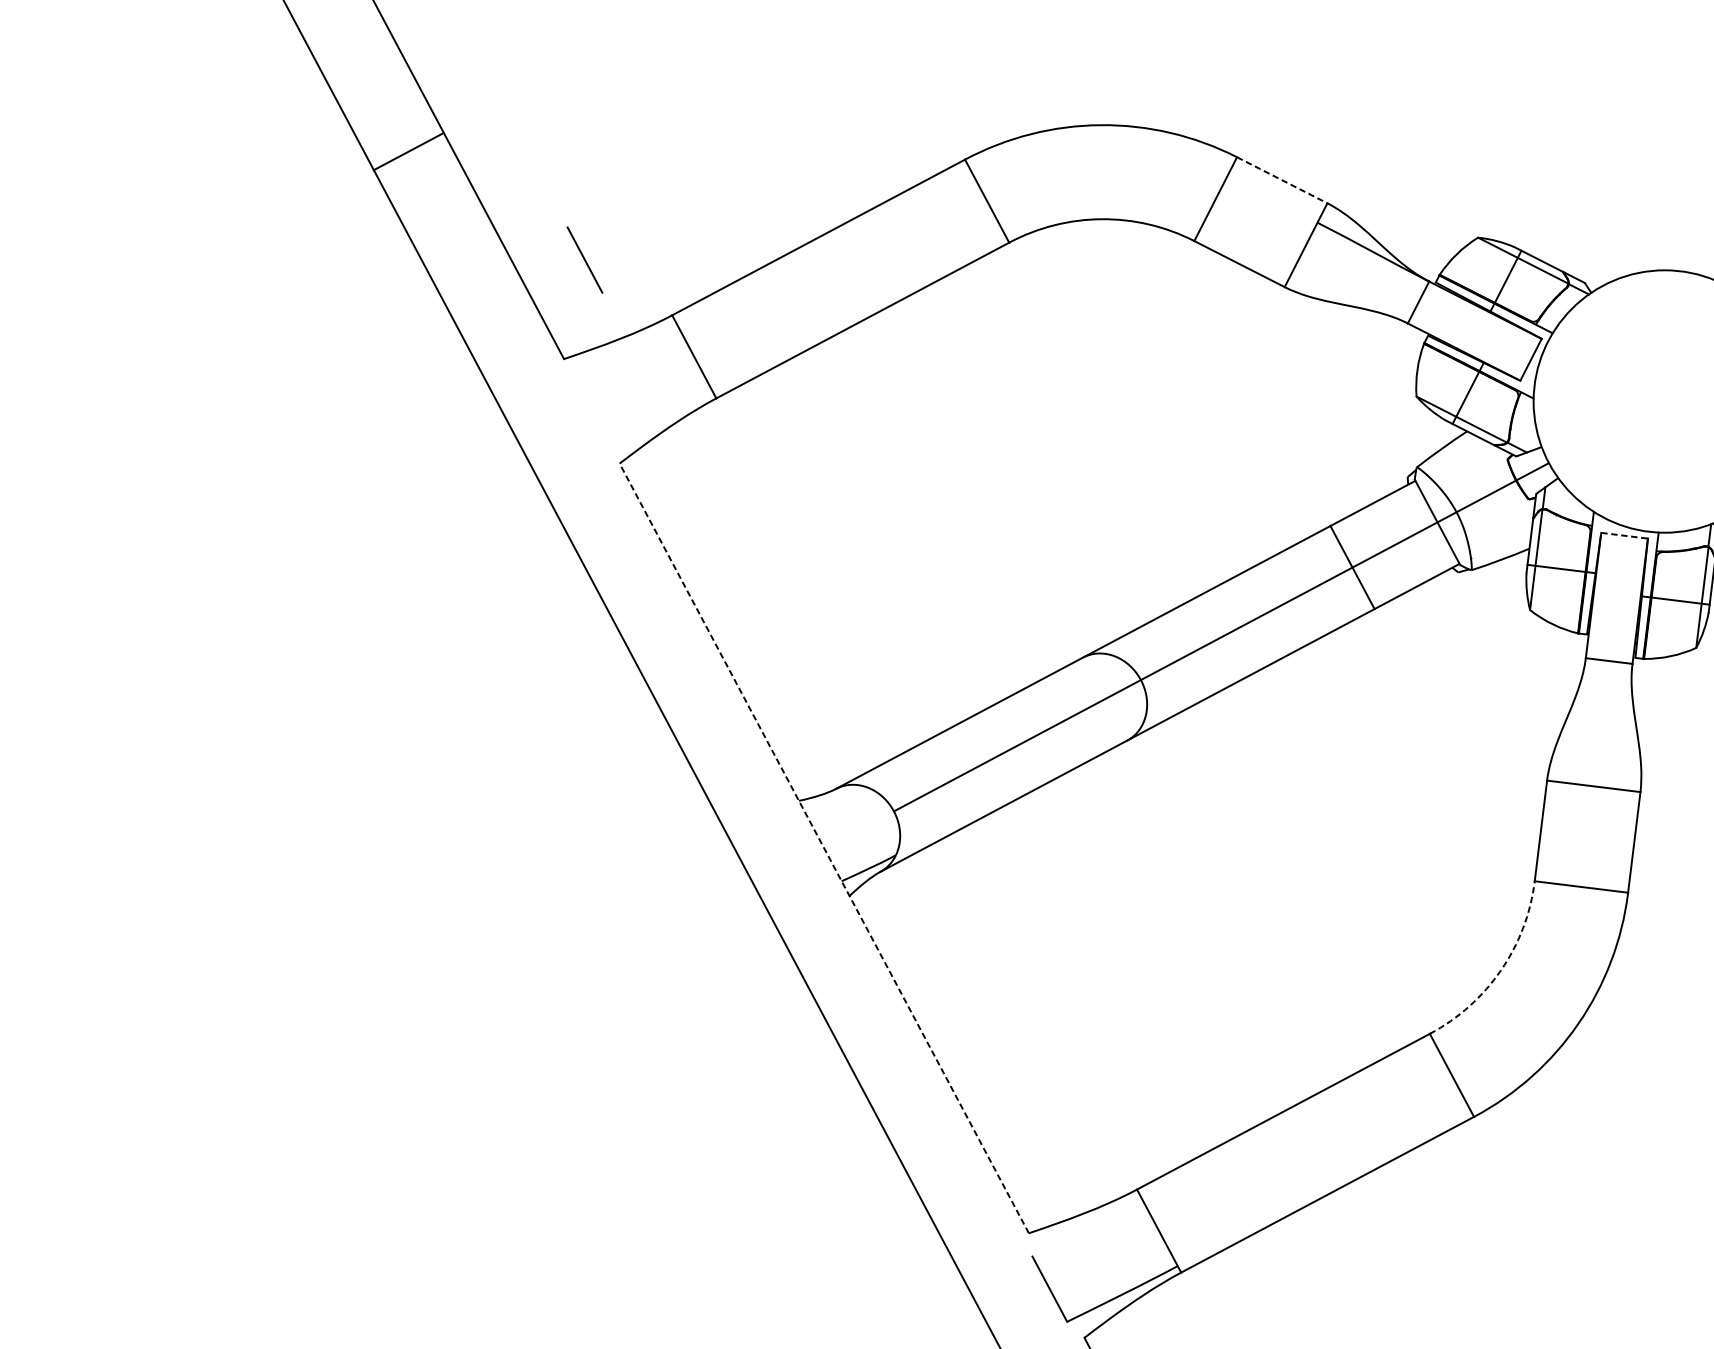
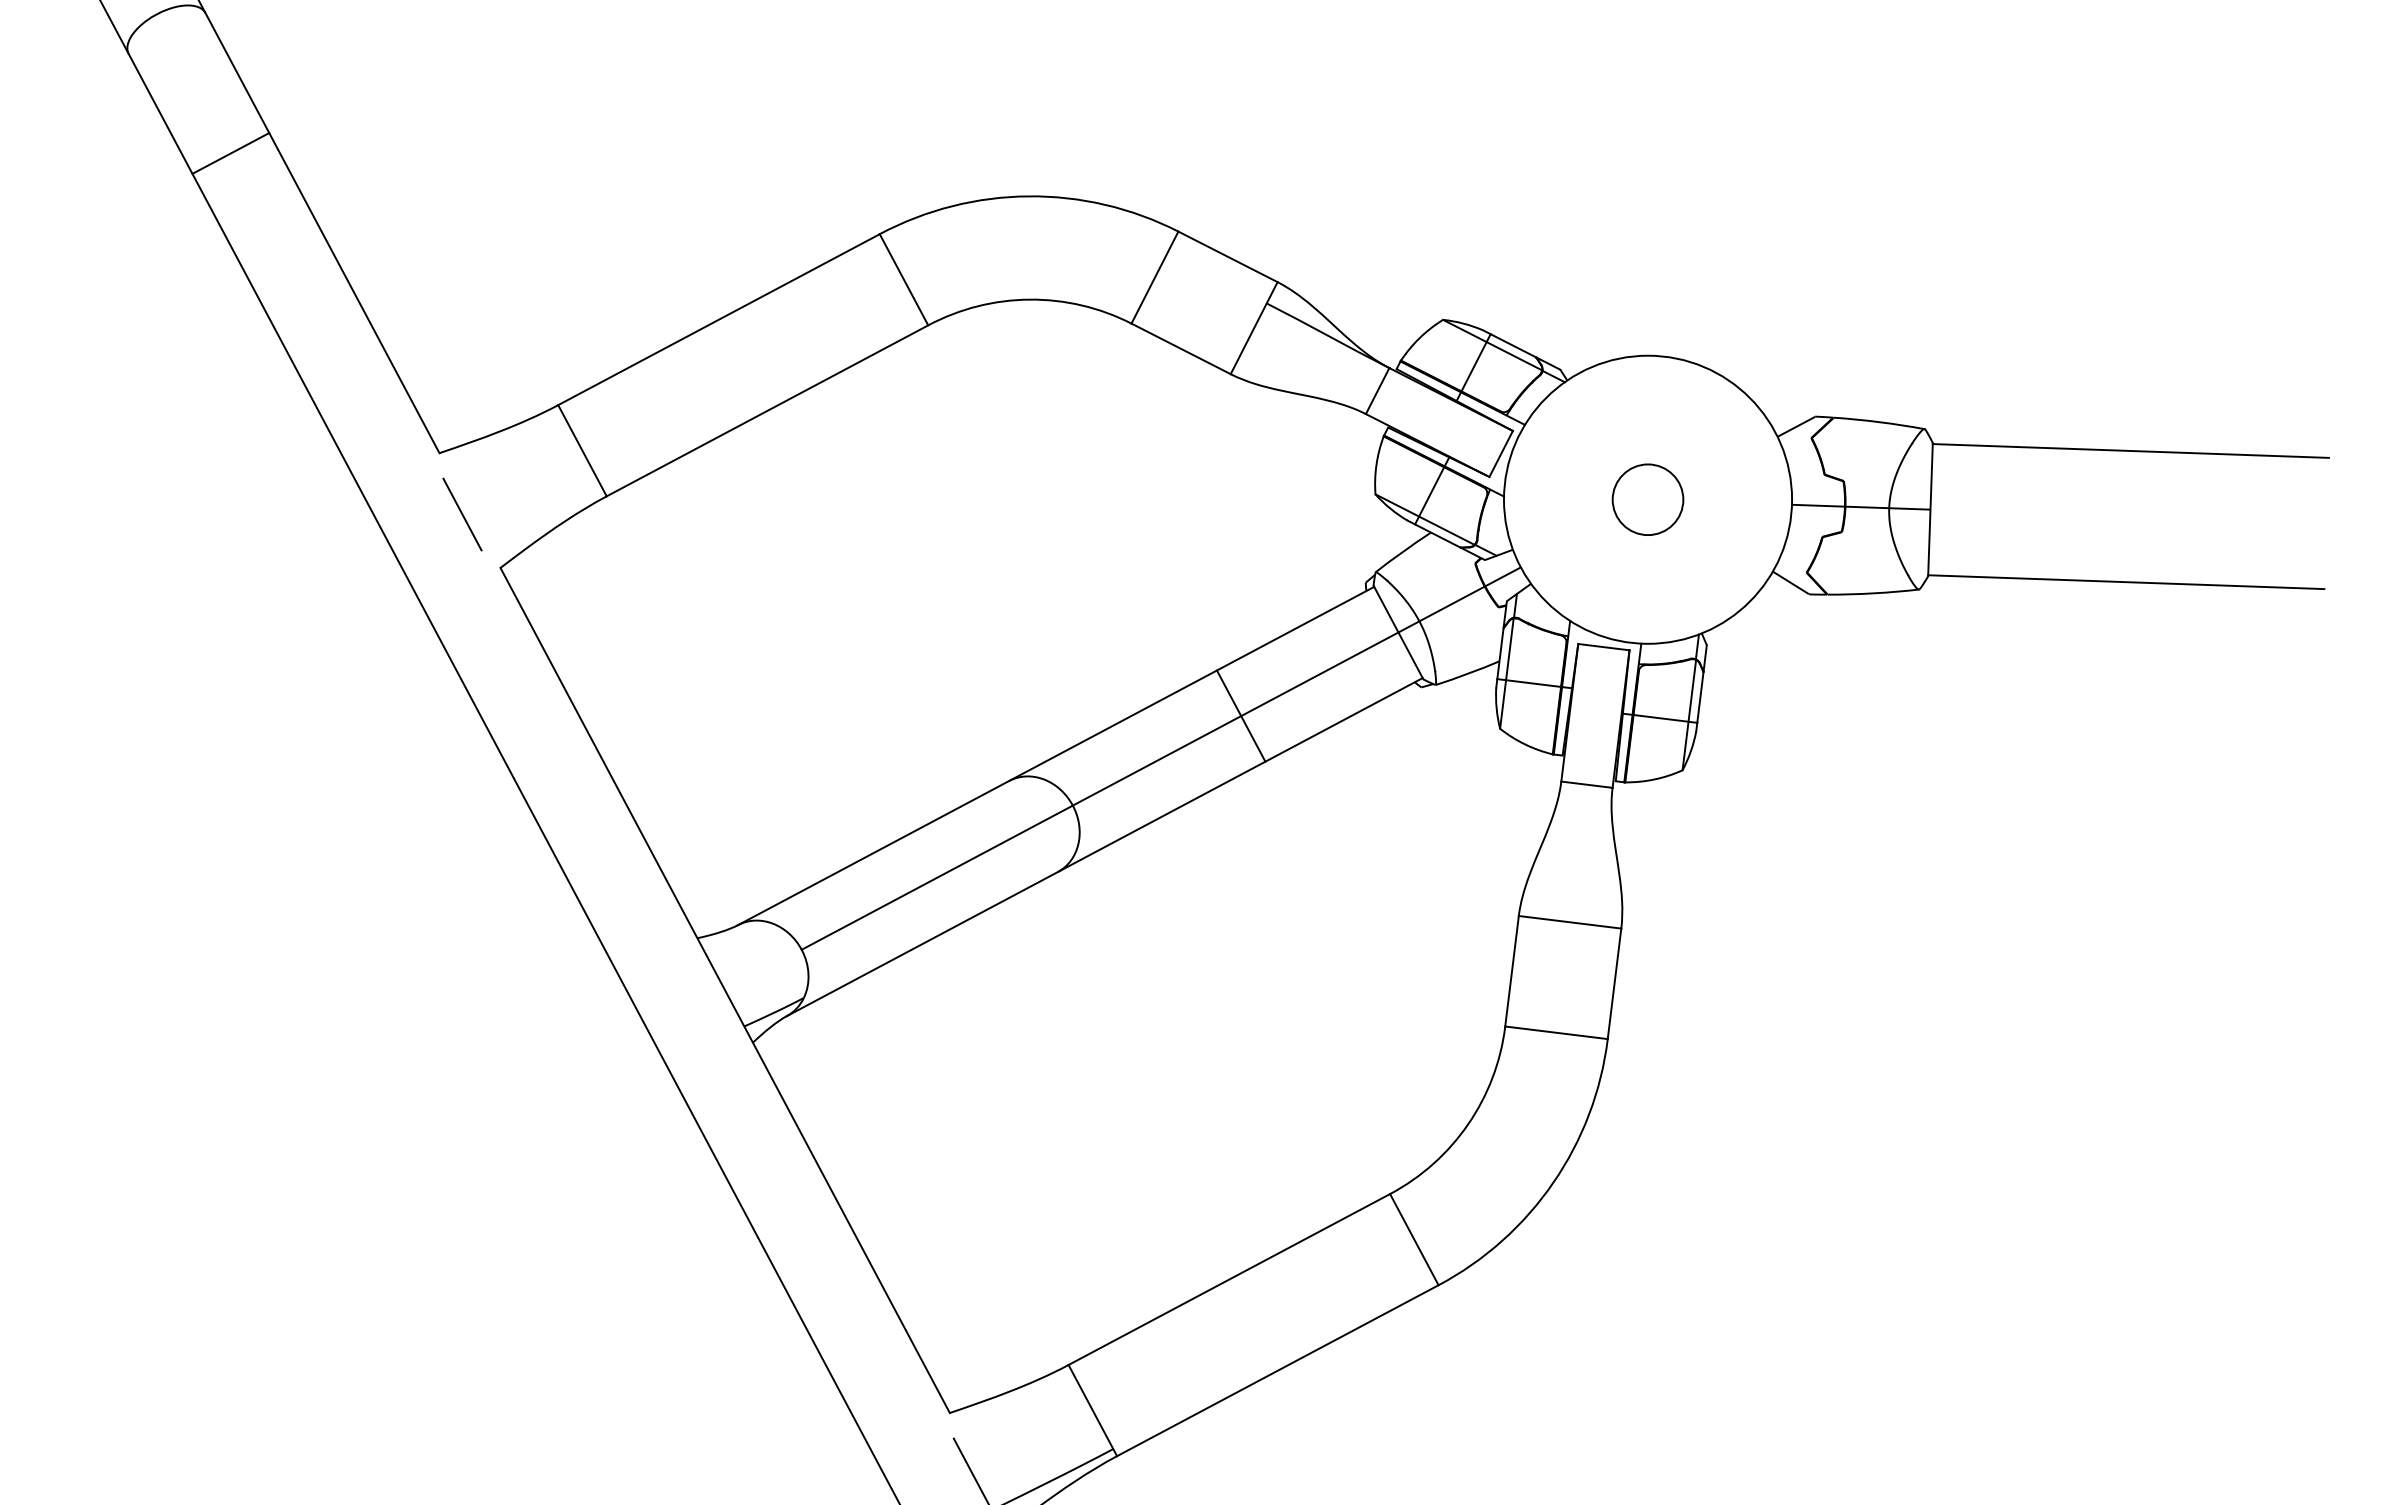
line: (408, 151) -> (230, 153), moved
line: (1282, 179) -> (1228, 256), dashed -> solid
line: (585, 260) -> (462, 514), moved
circle: (1664, 401) -> (1647, 499), added
line: (1624, 536) -> (1603, 647), dashed -> solid
line: (1351, 567) -> (1240, 715), moved
line: (824, 848) -> (725, 990), dashed -> solid
arc: (1501, 970) -> (1468, 1124), dashed -> solid

